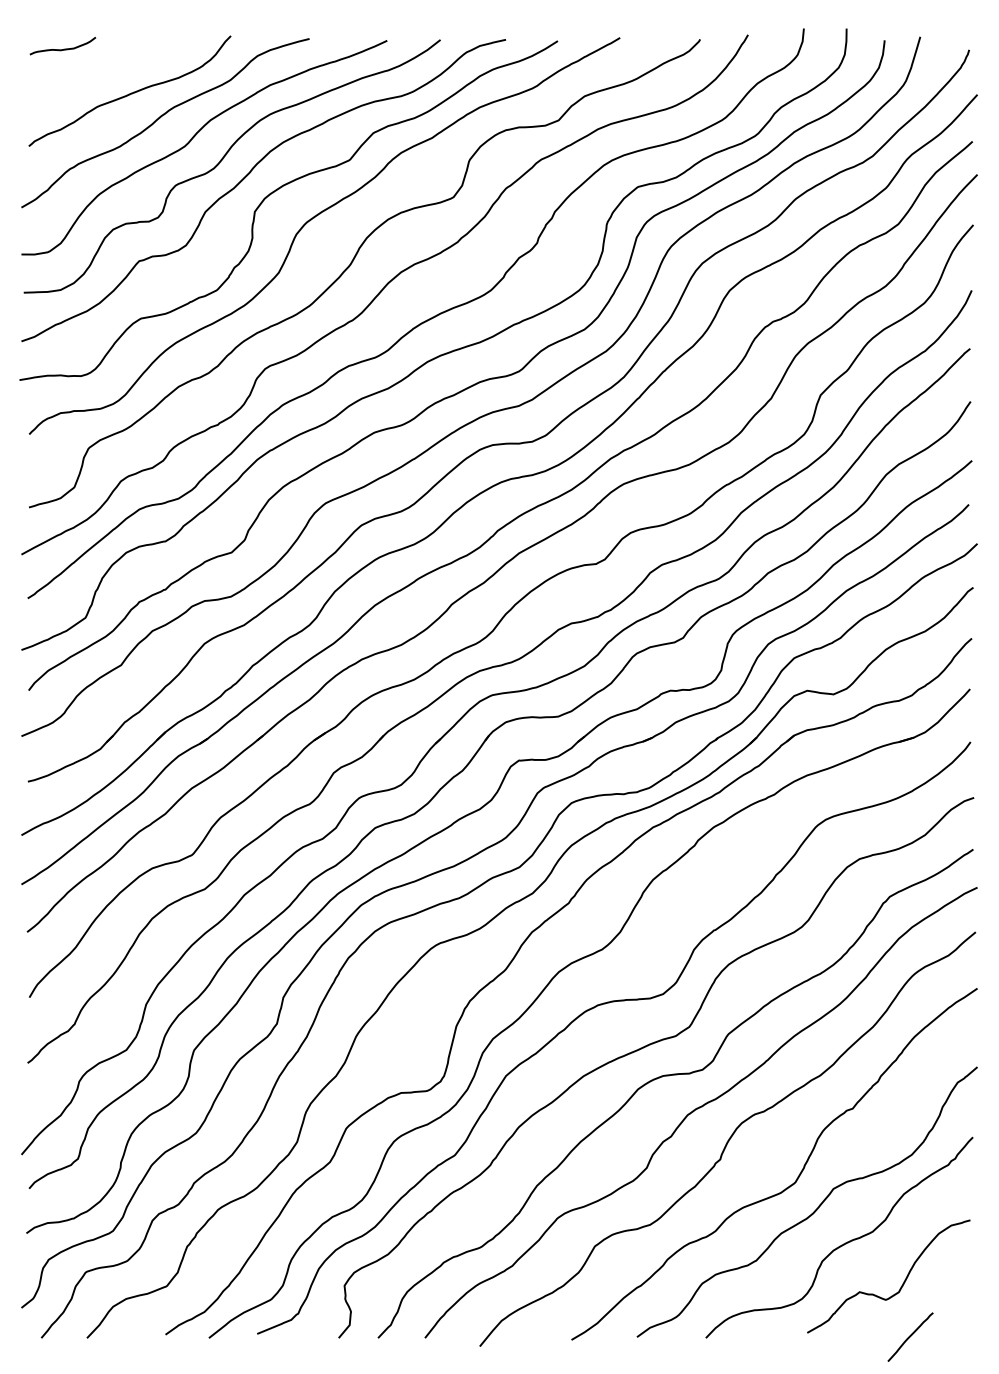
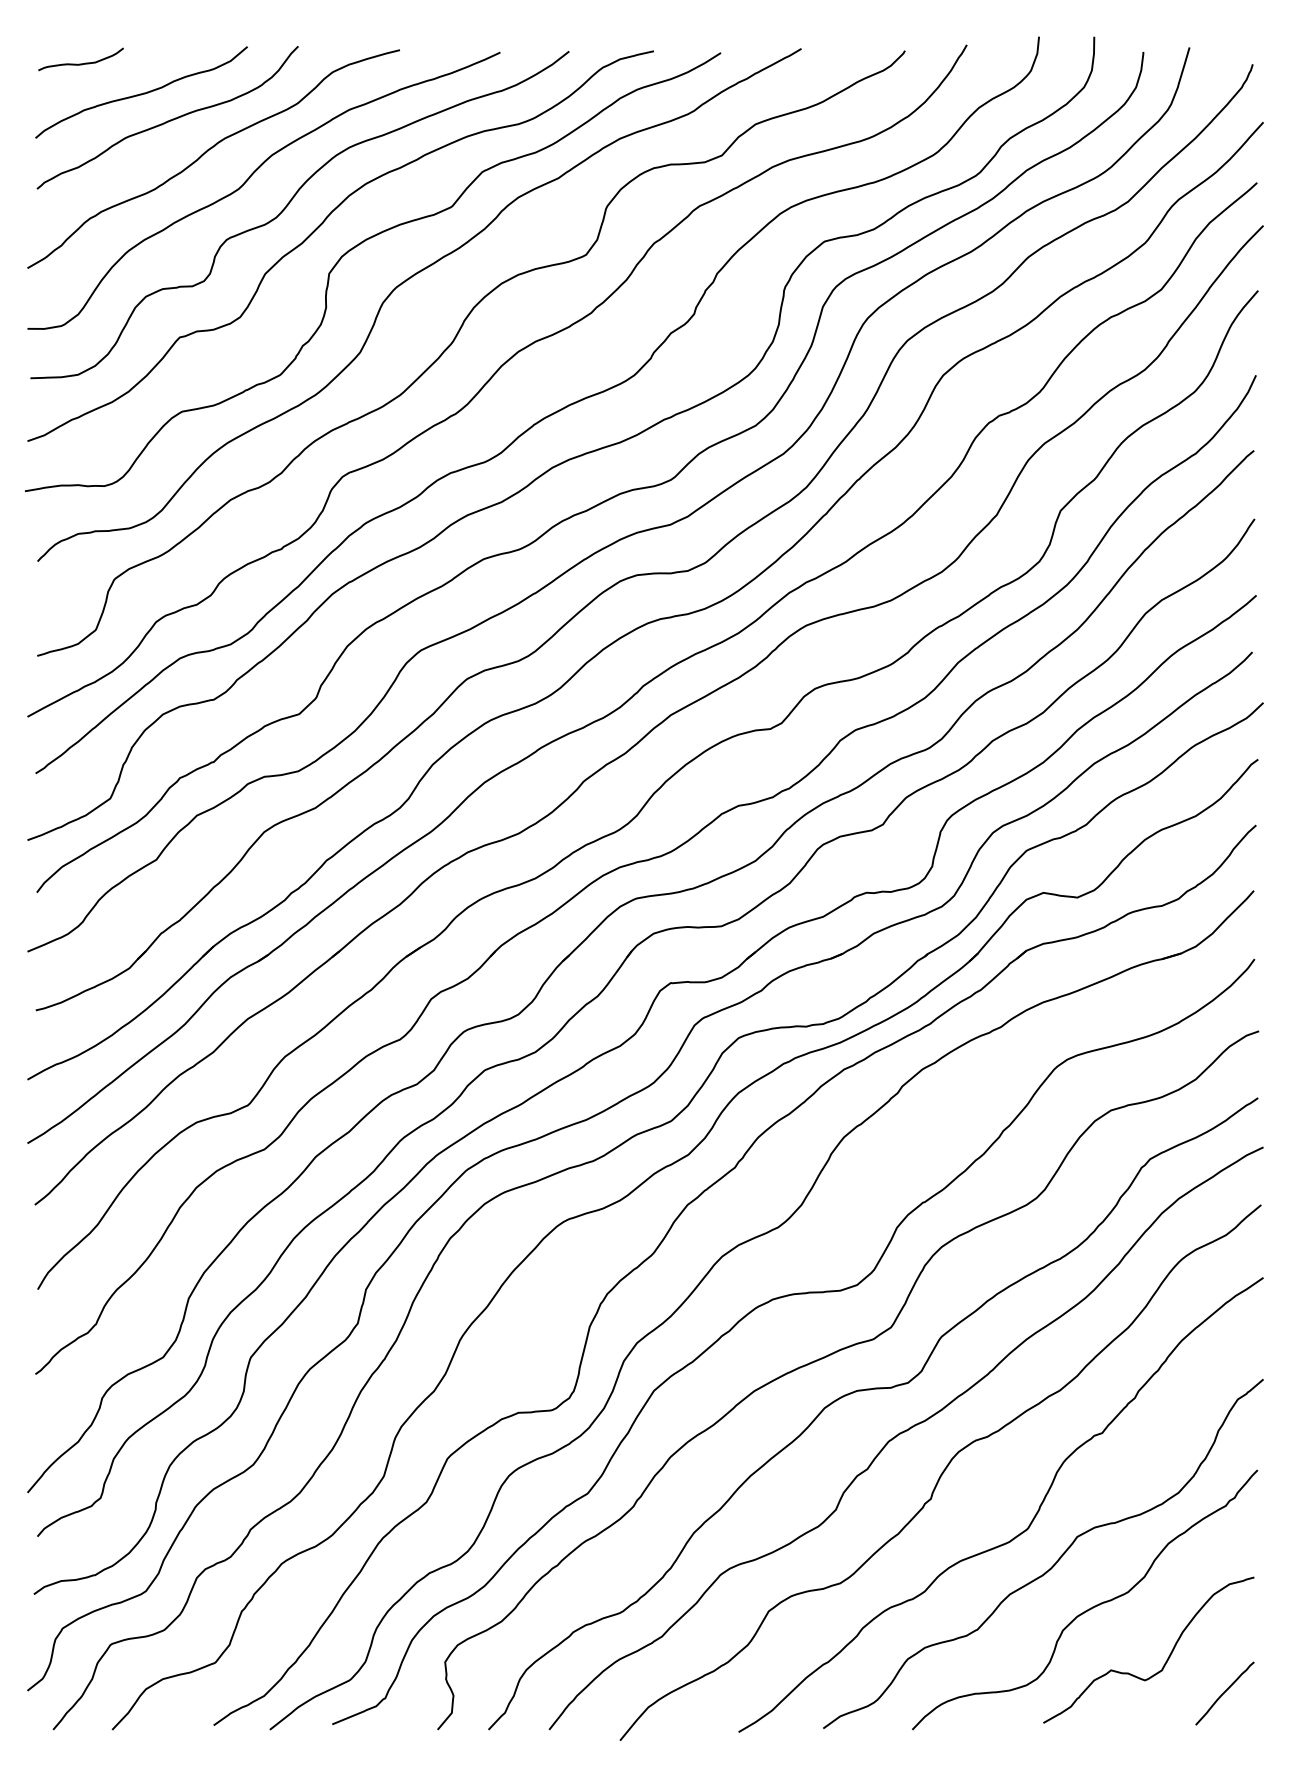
curve: (109, 72) -> (141, 93), added
curve: (910, 1337) -> (1224, 1693), moved

